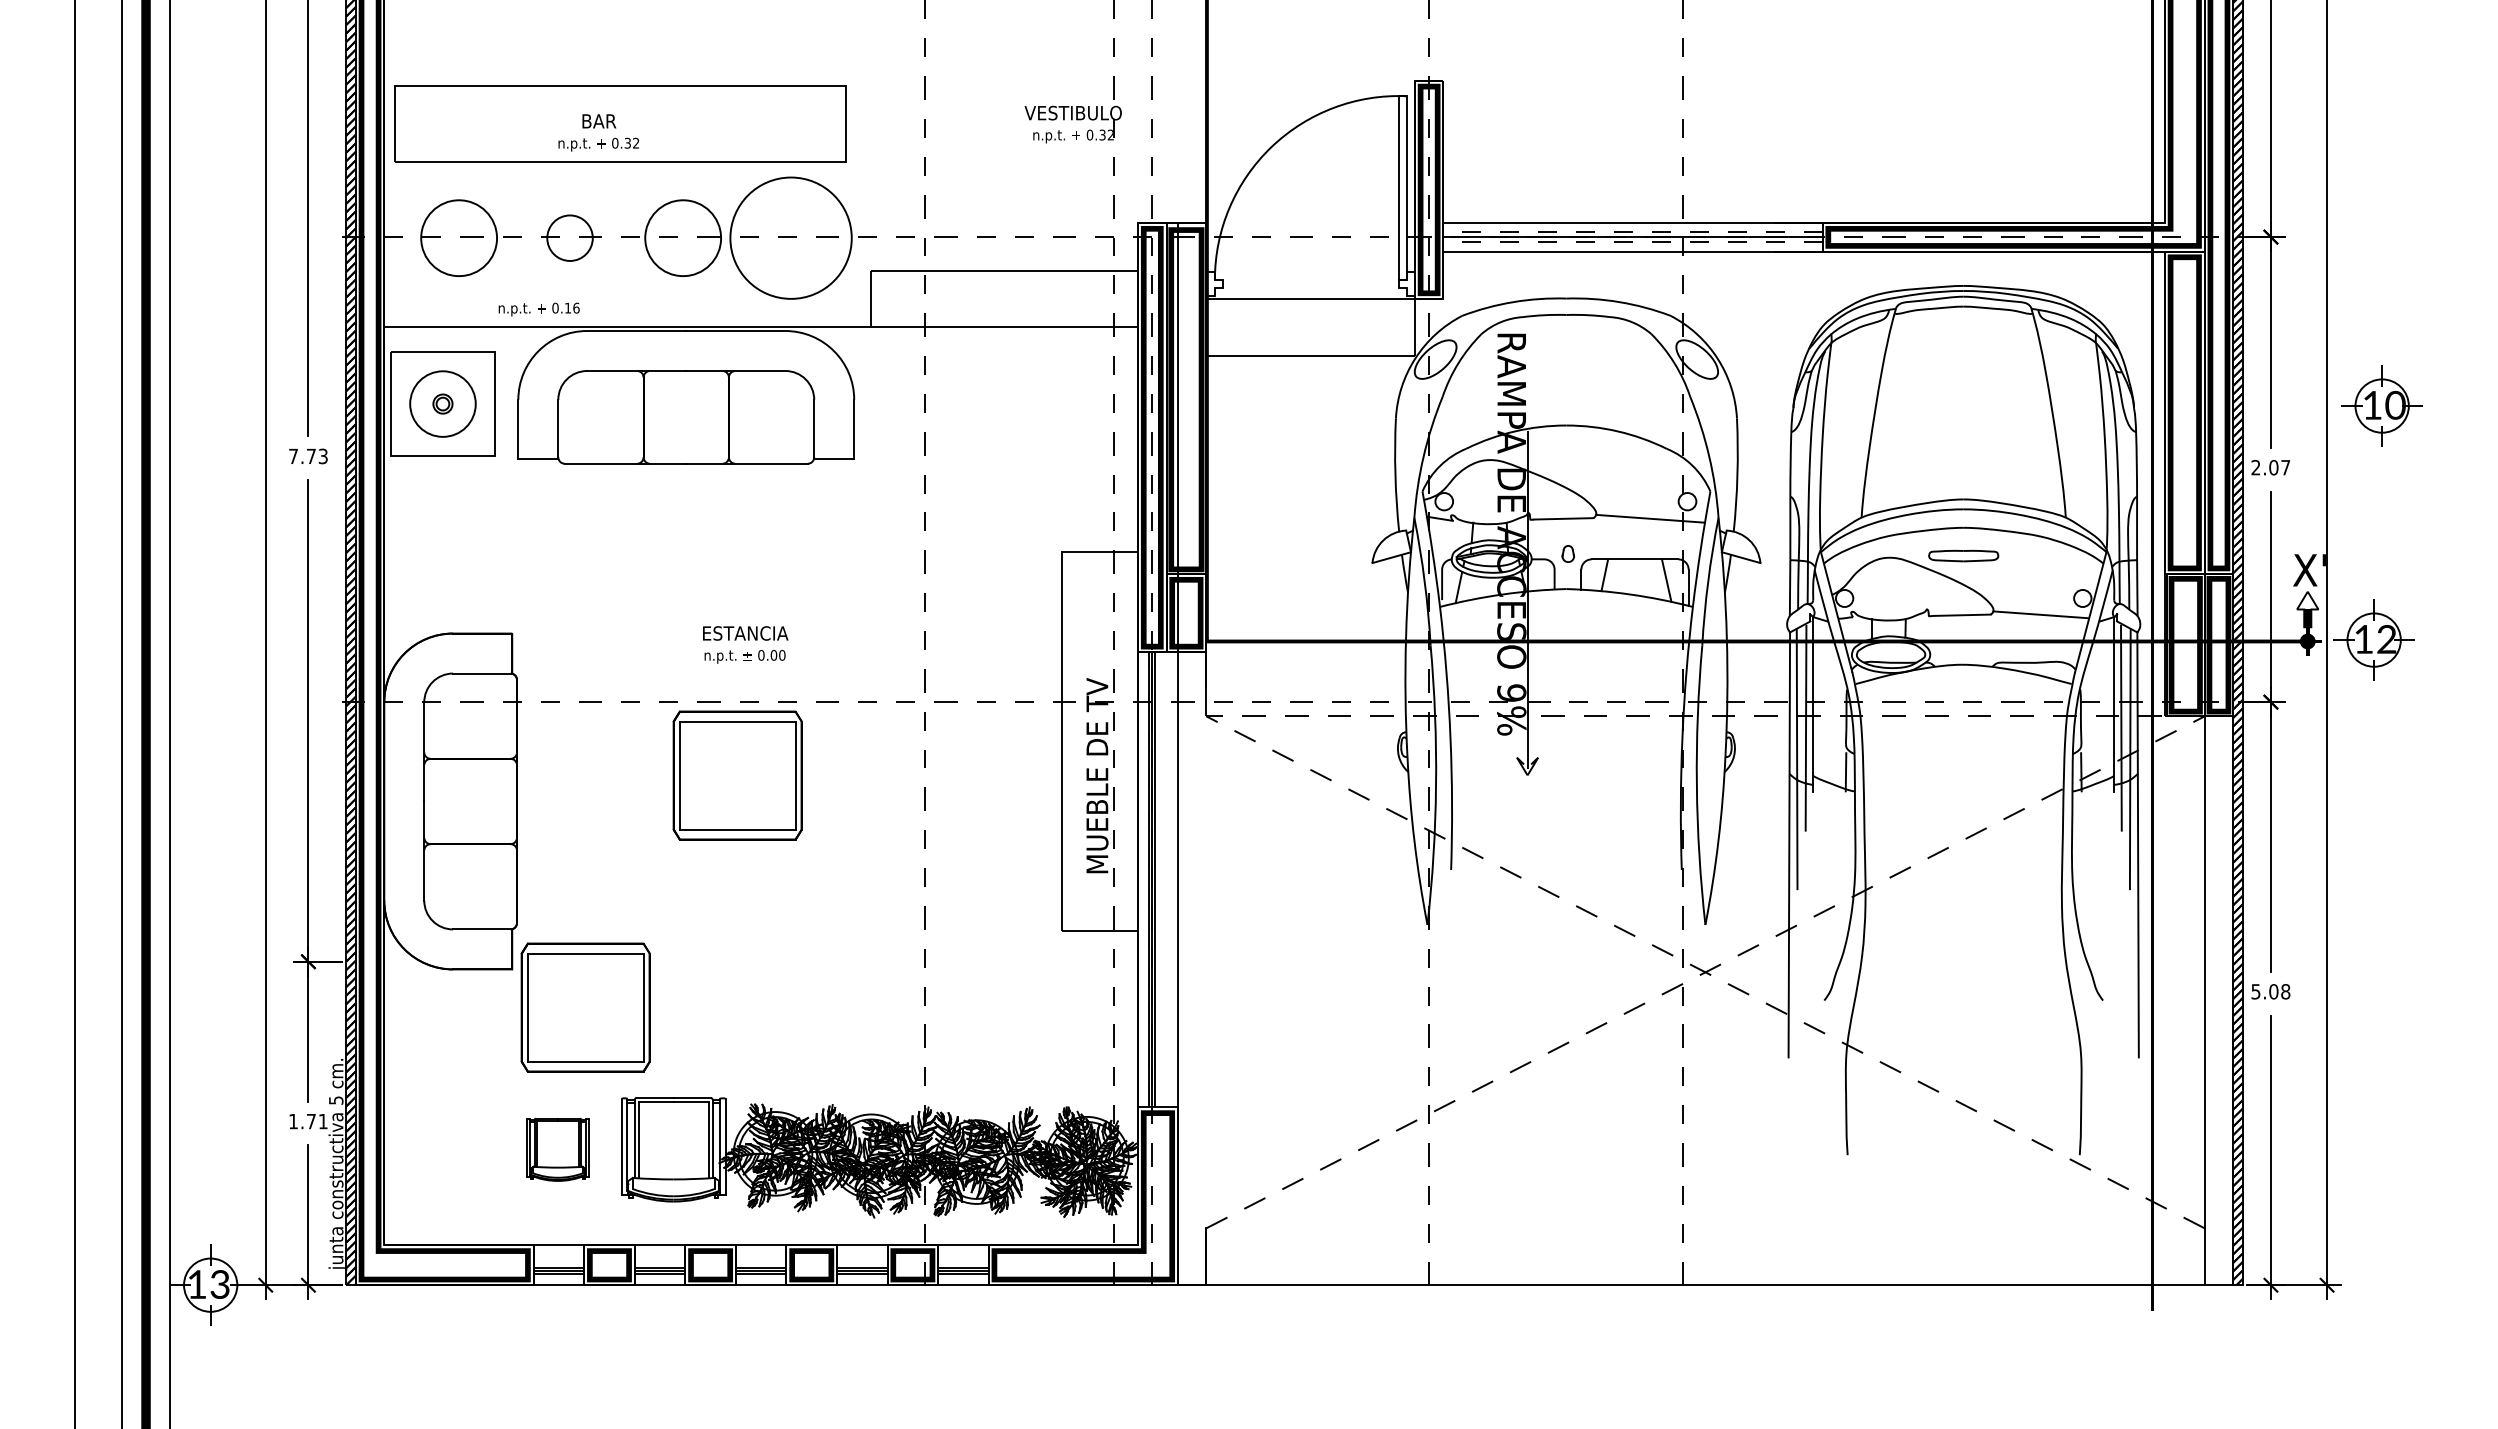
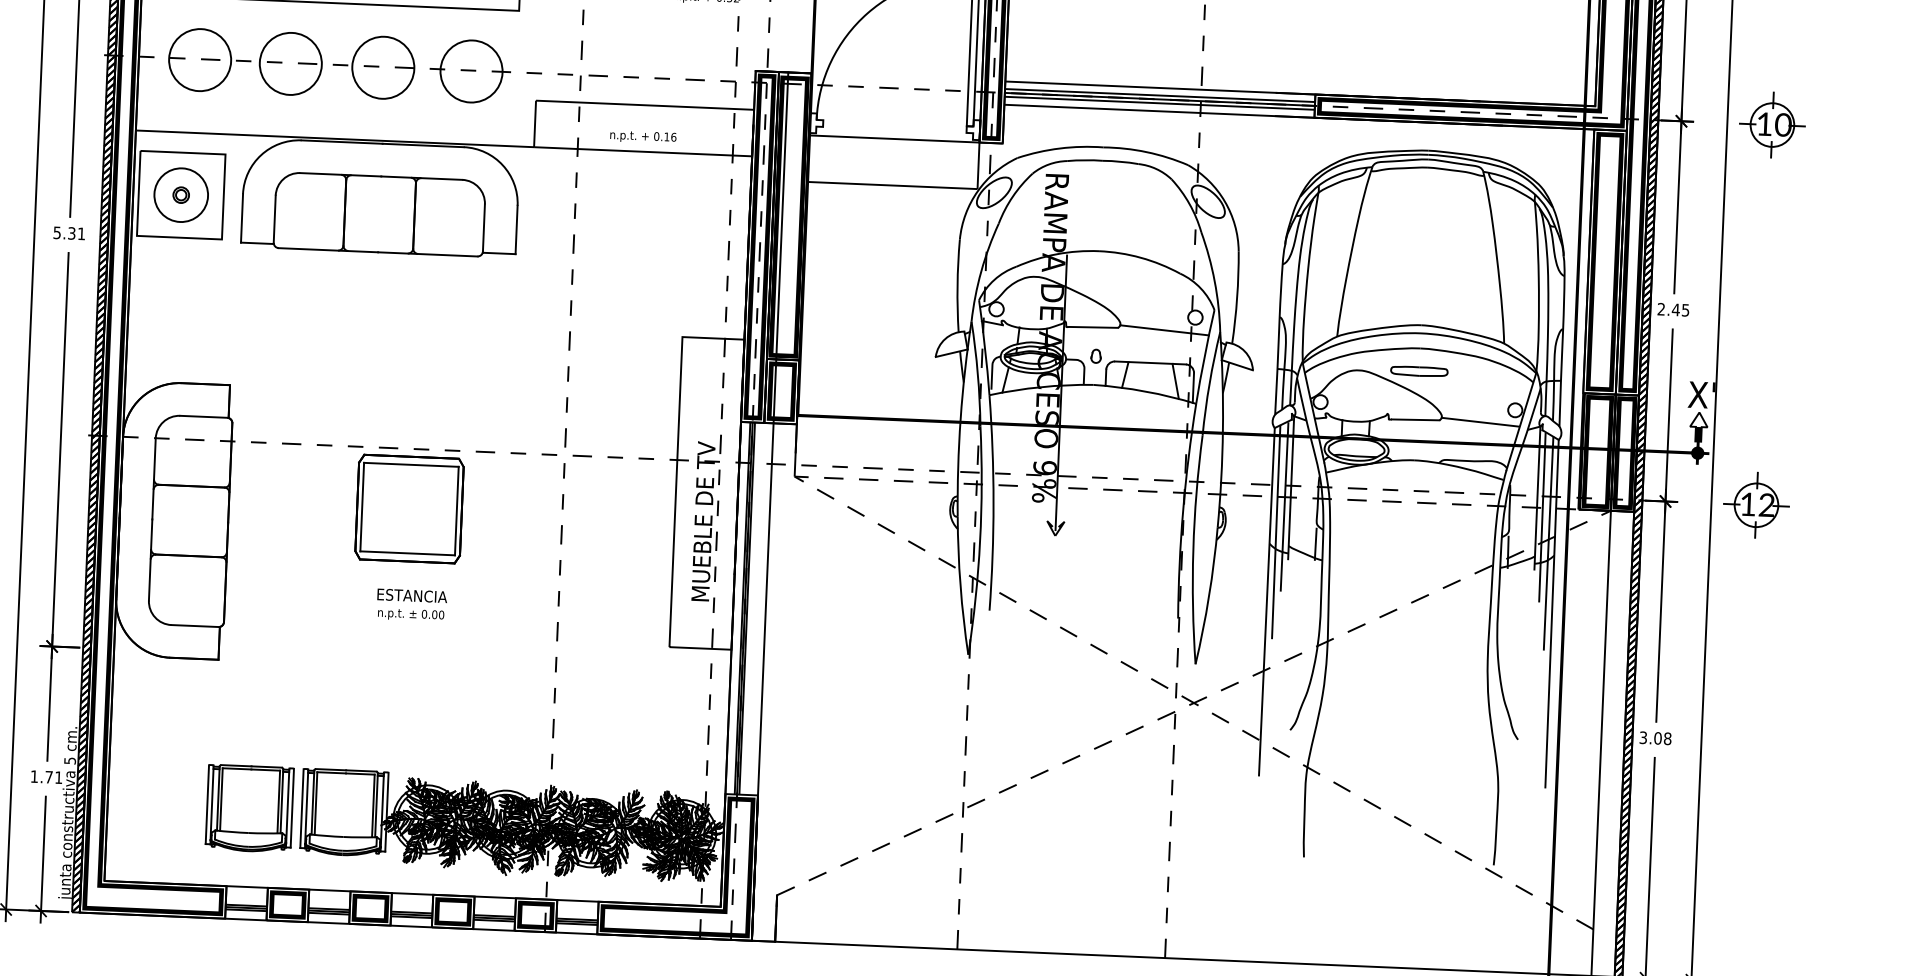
line: (1632, 232) -> (1159, 95), dashed -> solid
circle: (569, 238) -> (290, 64), size x1.67
circle: (791, 238) -> (471, 71), size x0.62
line: (1632, 241) -> (1159, 103), dashed -> solid
text: (538, 309) -> (642, 137), moved
part: (2381, 405) -> (1771, 124), moved
text: (308, 456) -> (69, 233), 7.73 -> 5.31
text: (2279, 467) -> (1680, 309), 2.07 -> 2.45
part: (2373, 639) -> (1755, 504), moved
text: (745, 644) -> (411, 604), moved
text: (2256, 991) -> (1643, 737), 5.08 -> 3.08
part: (585, 1007) -> (277, 693), removed
part: (557, 1149) -> (249, 808), size x1.67

